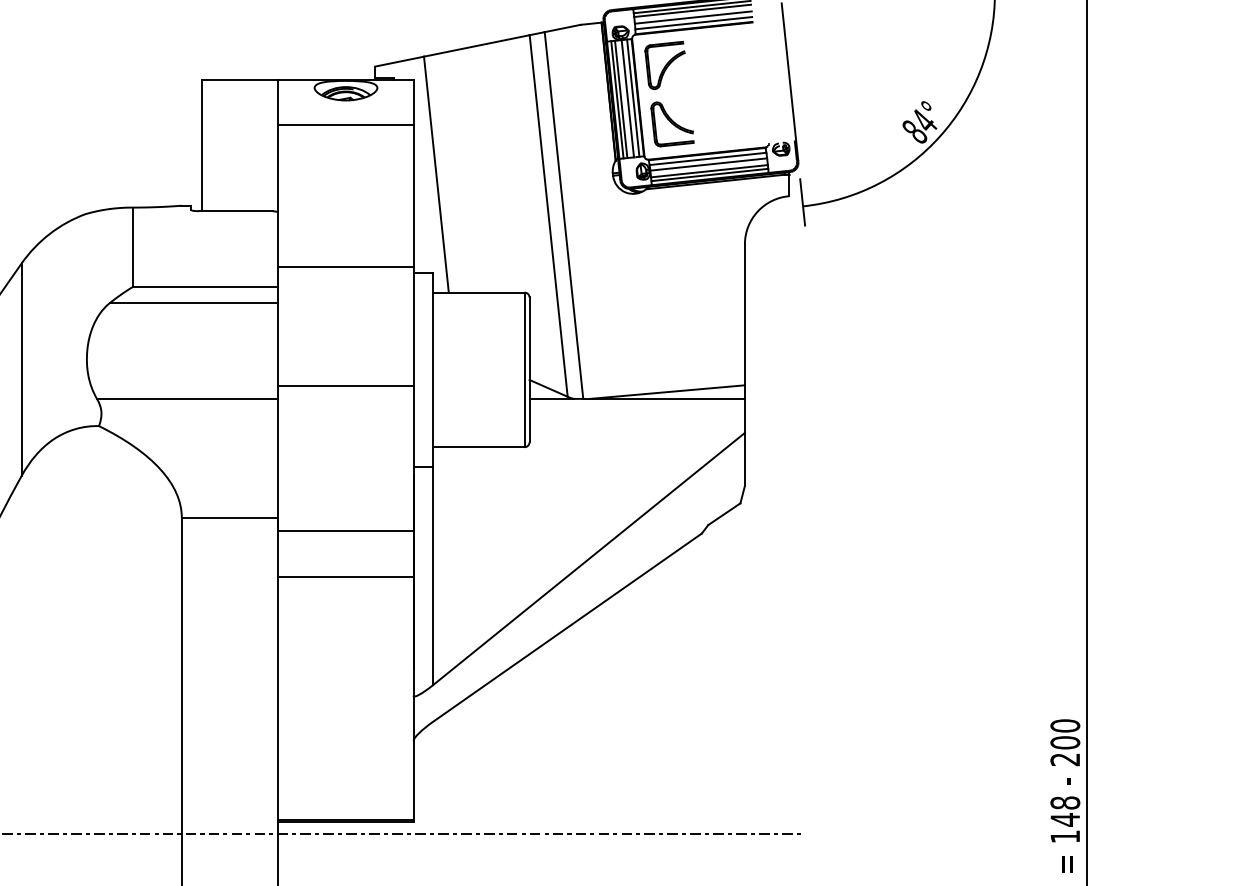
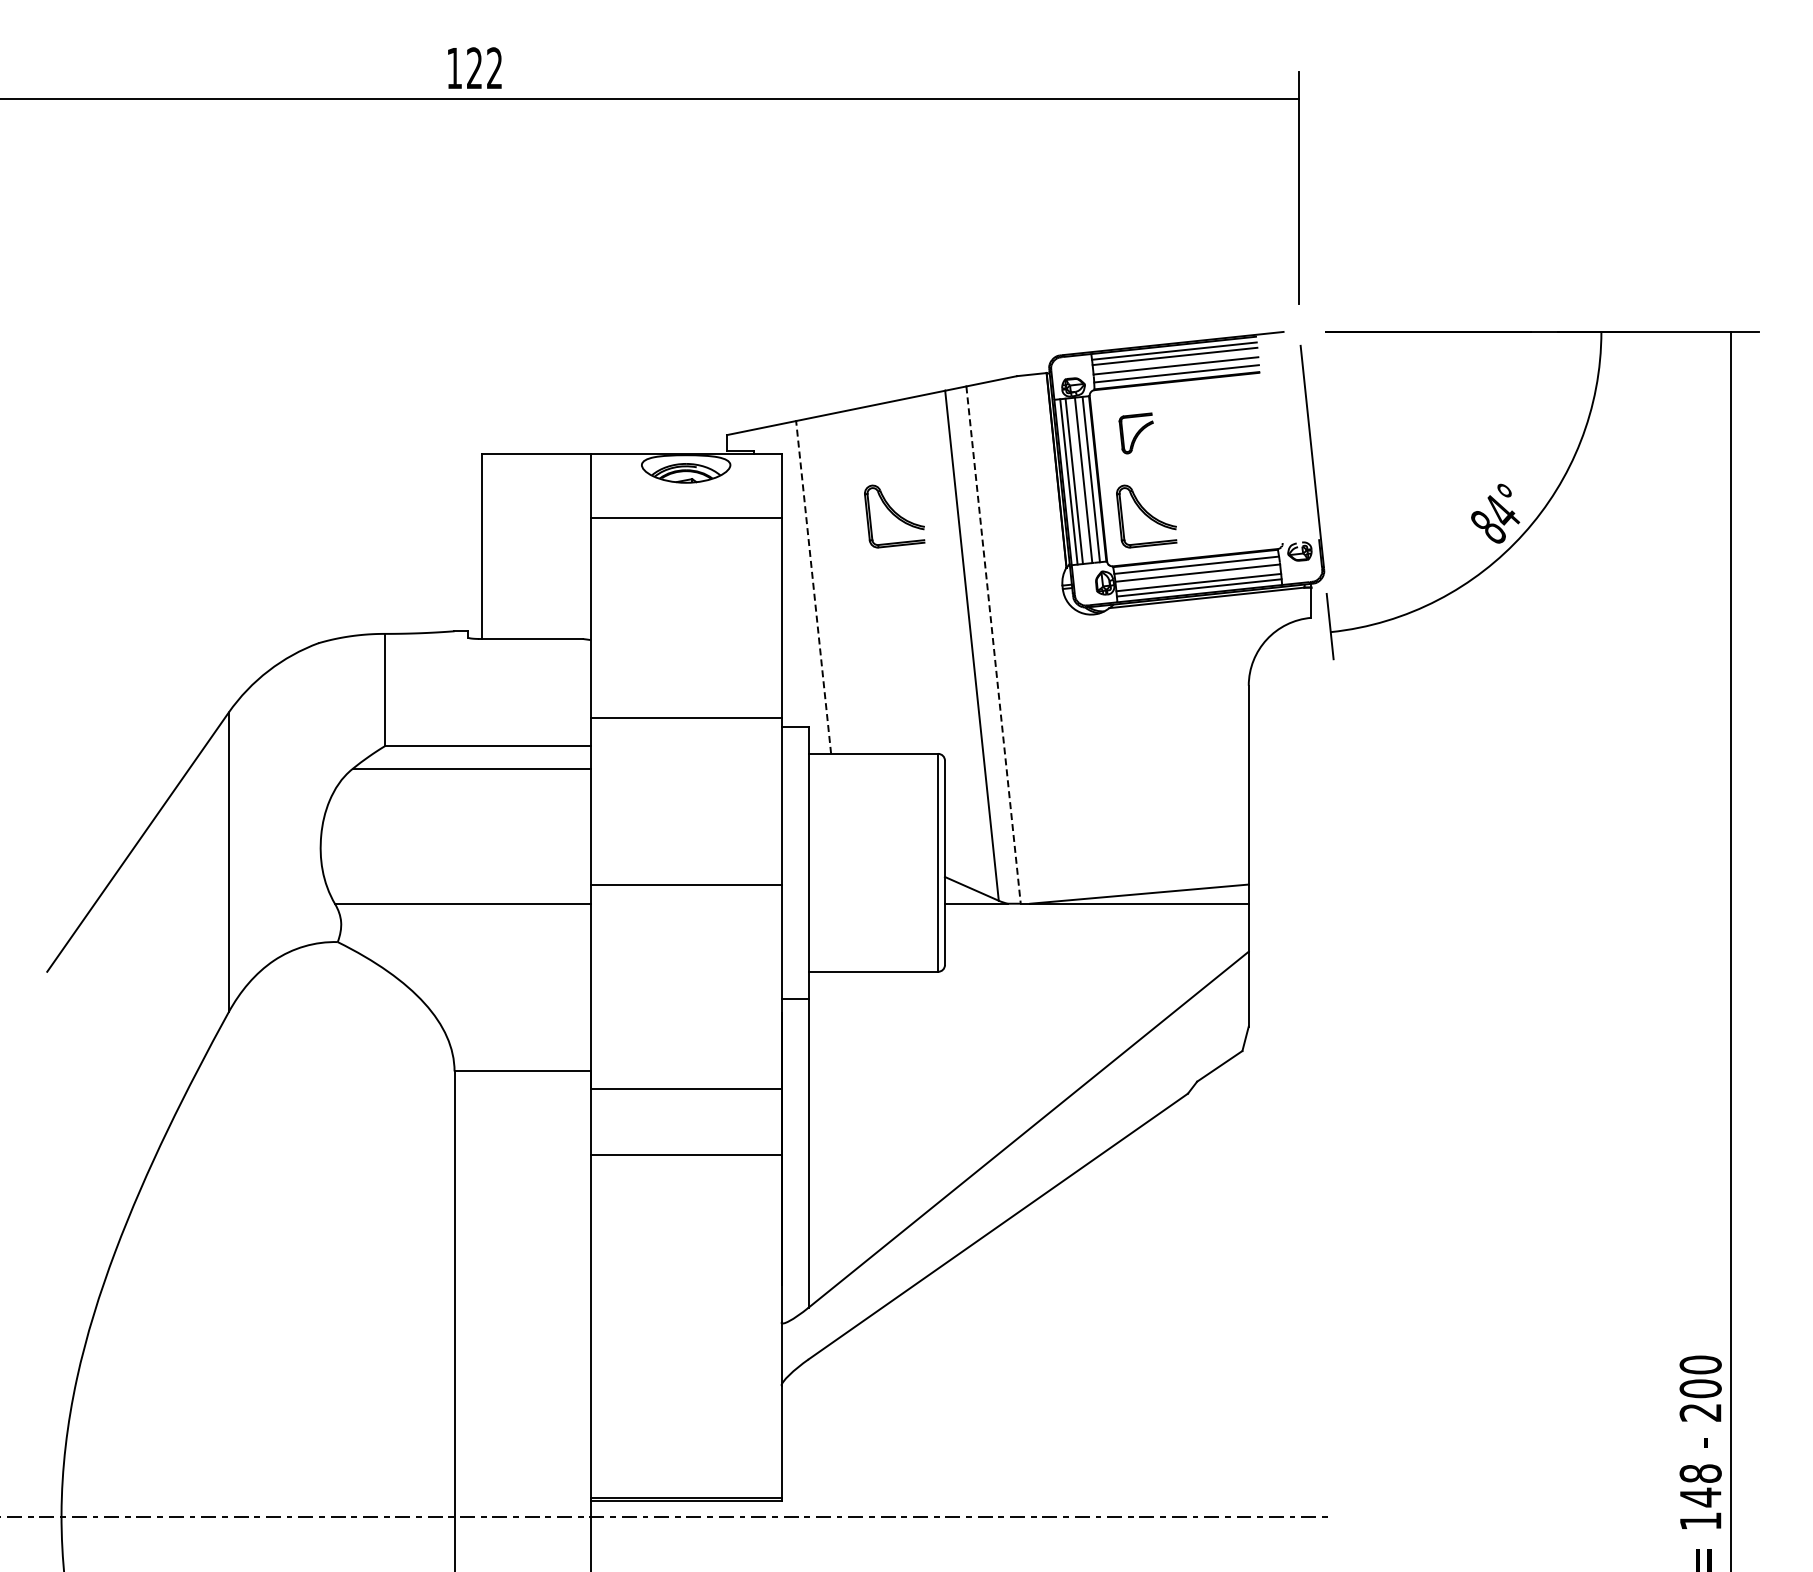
part: (665, 65) -> (1136, 433), size x0.6
part: (493, 124) -> (894, 516), added
line: (436, 173) -> (813, 586), solid -> dashed
line: (563, 215) -> (993, 645), solid -> dashed

